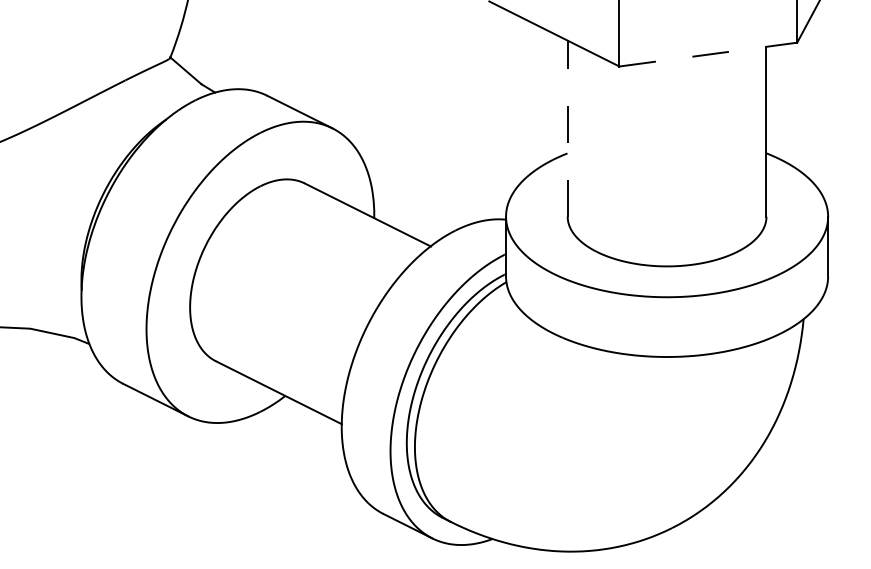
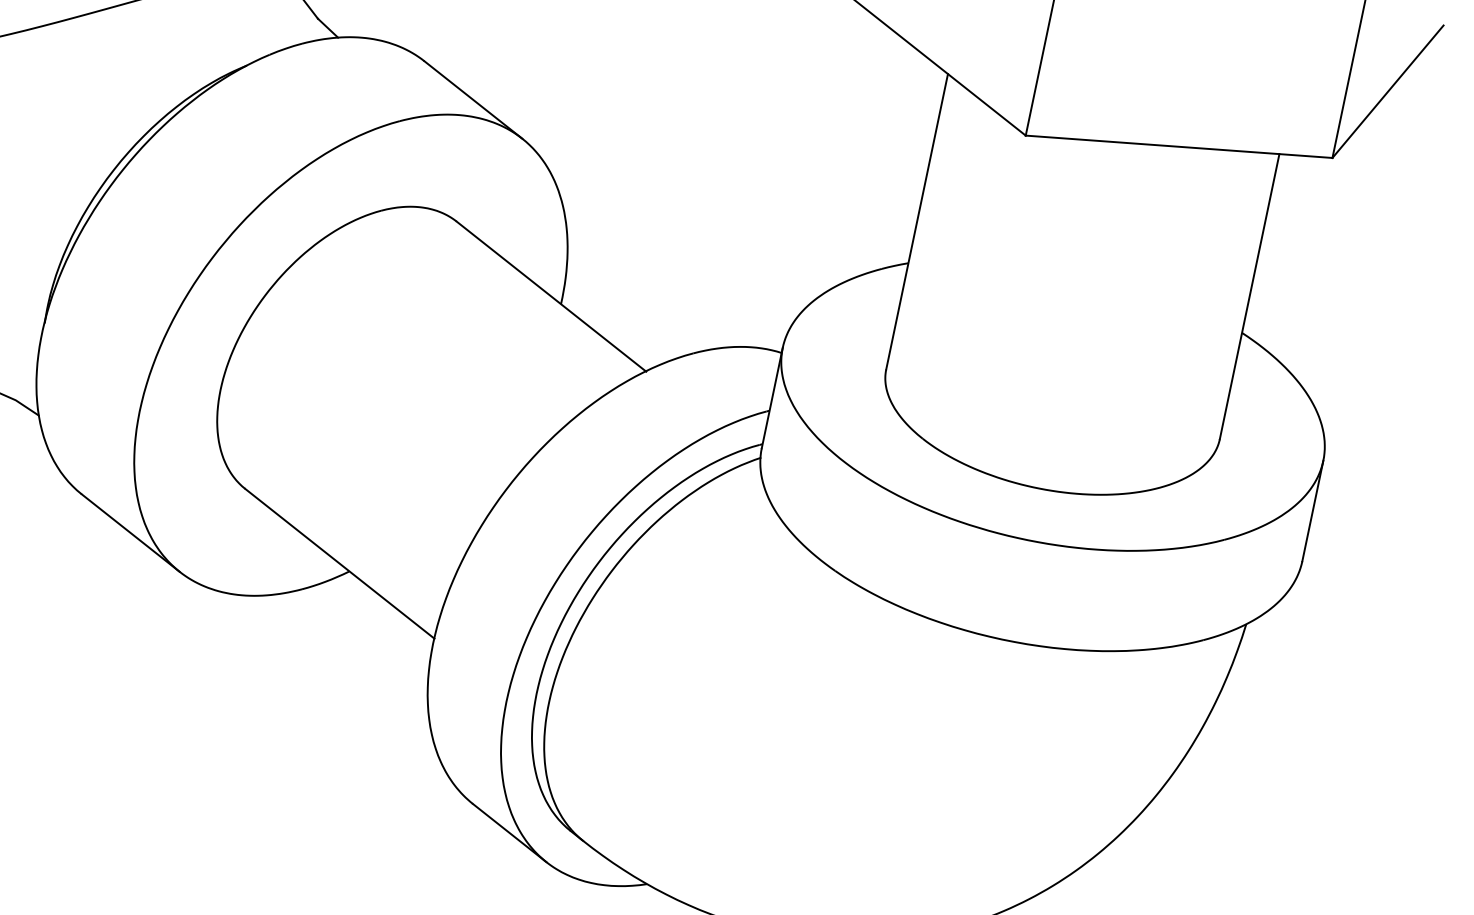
line: (708, 54) -> (1179, 146), dashed -> solid
line: (567, 128) -> (916, 221), dashed -> solid

